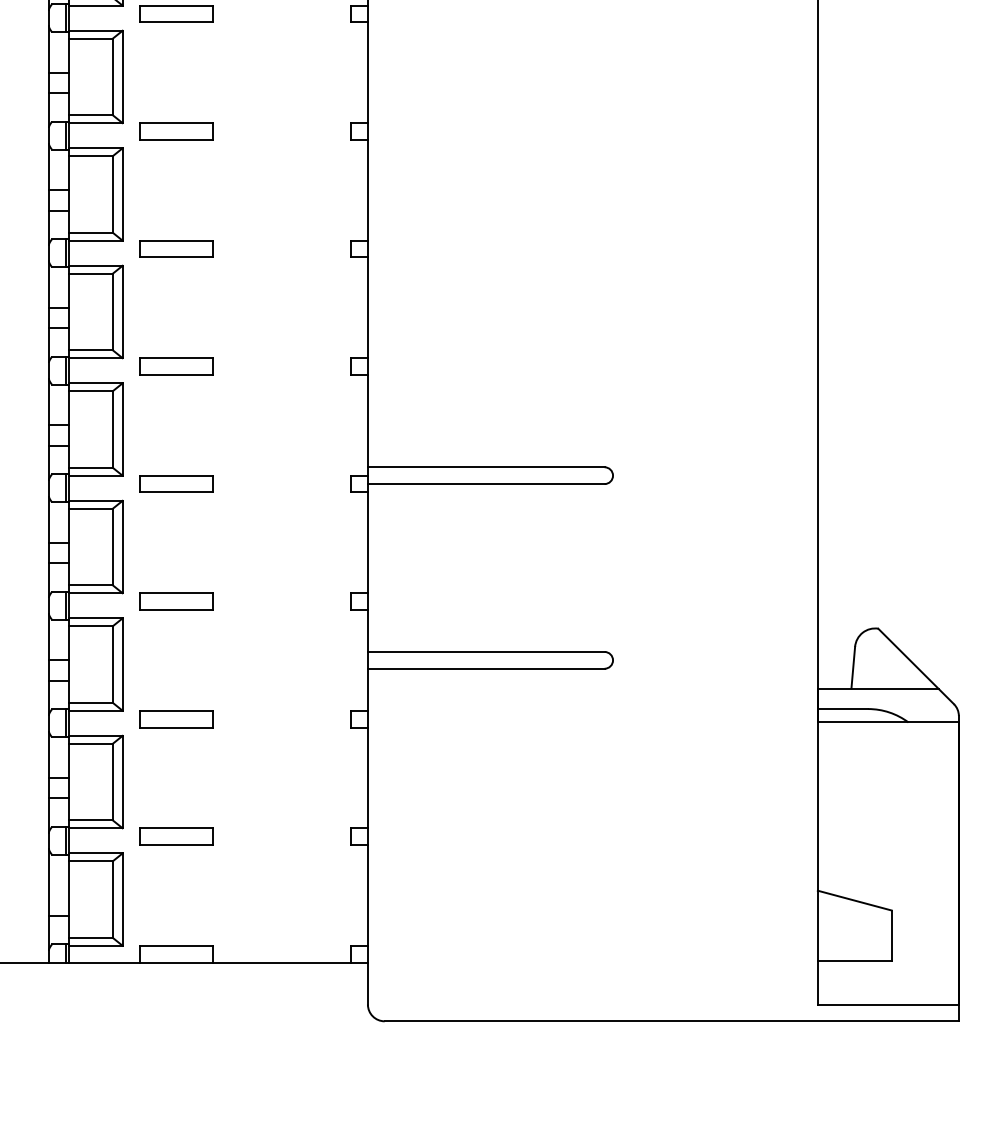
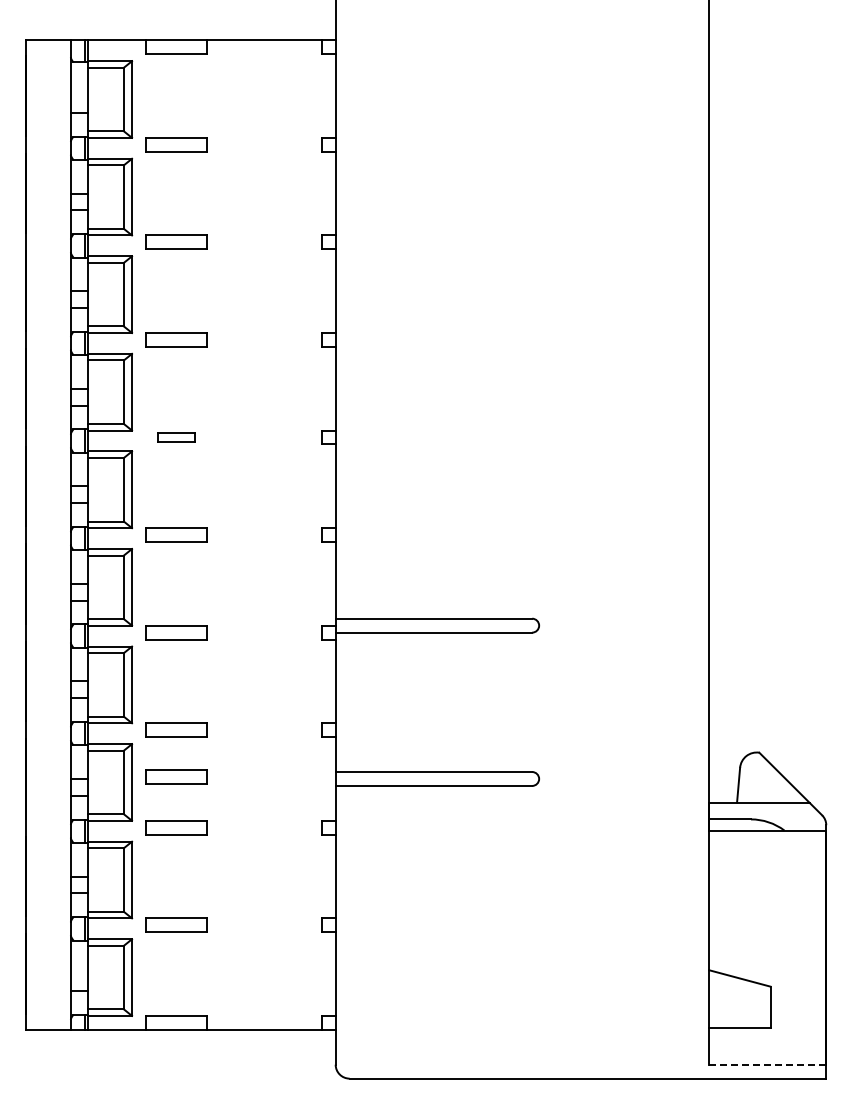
part: (176, 249) -> (176, 437), size x0.6
part: (176, 657) -> (176, 776), added
line: (888, 1004) -> (767, 1064), solid -> dashed

